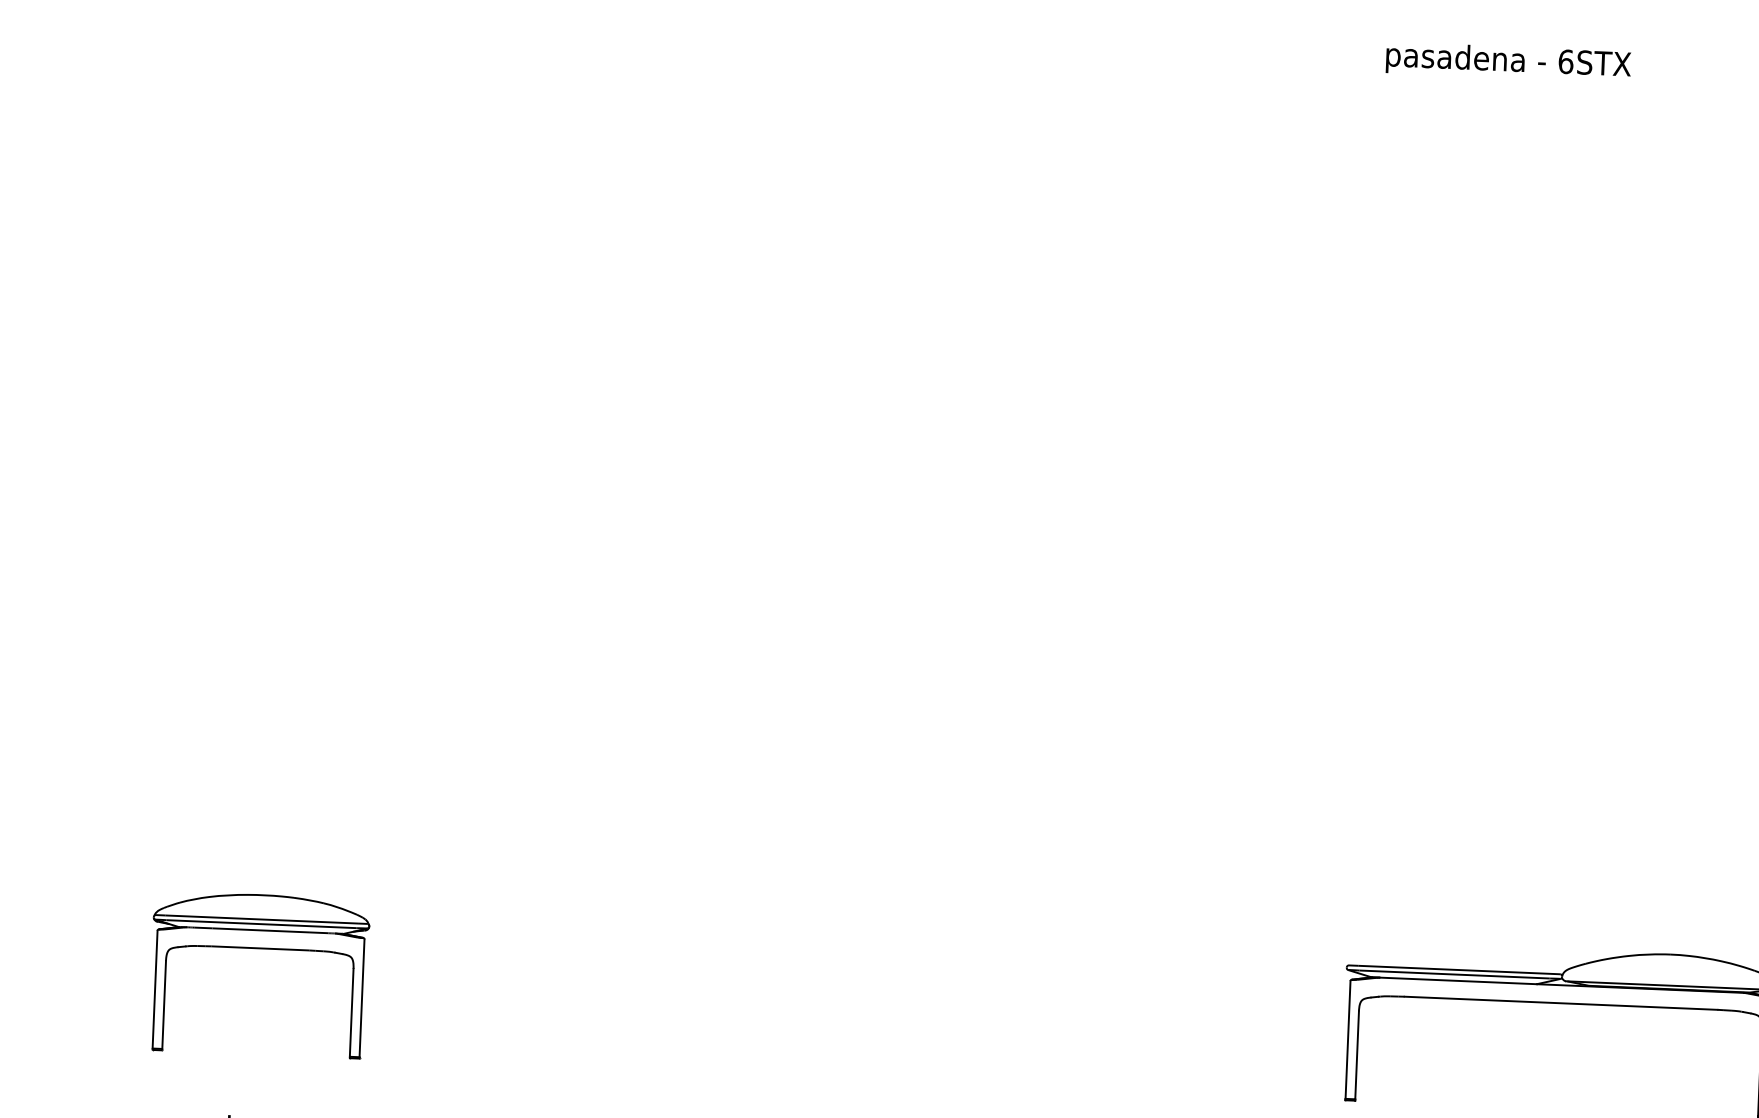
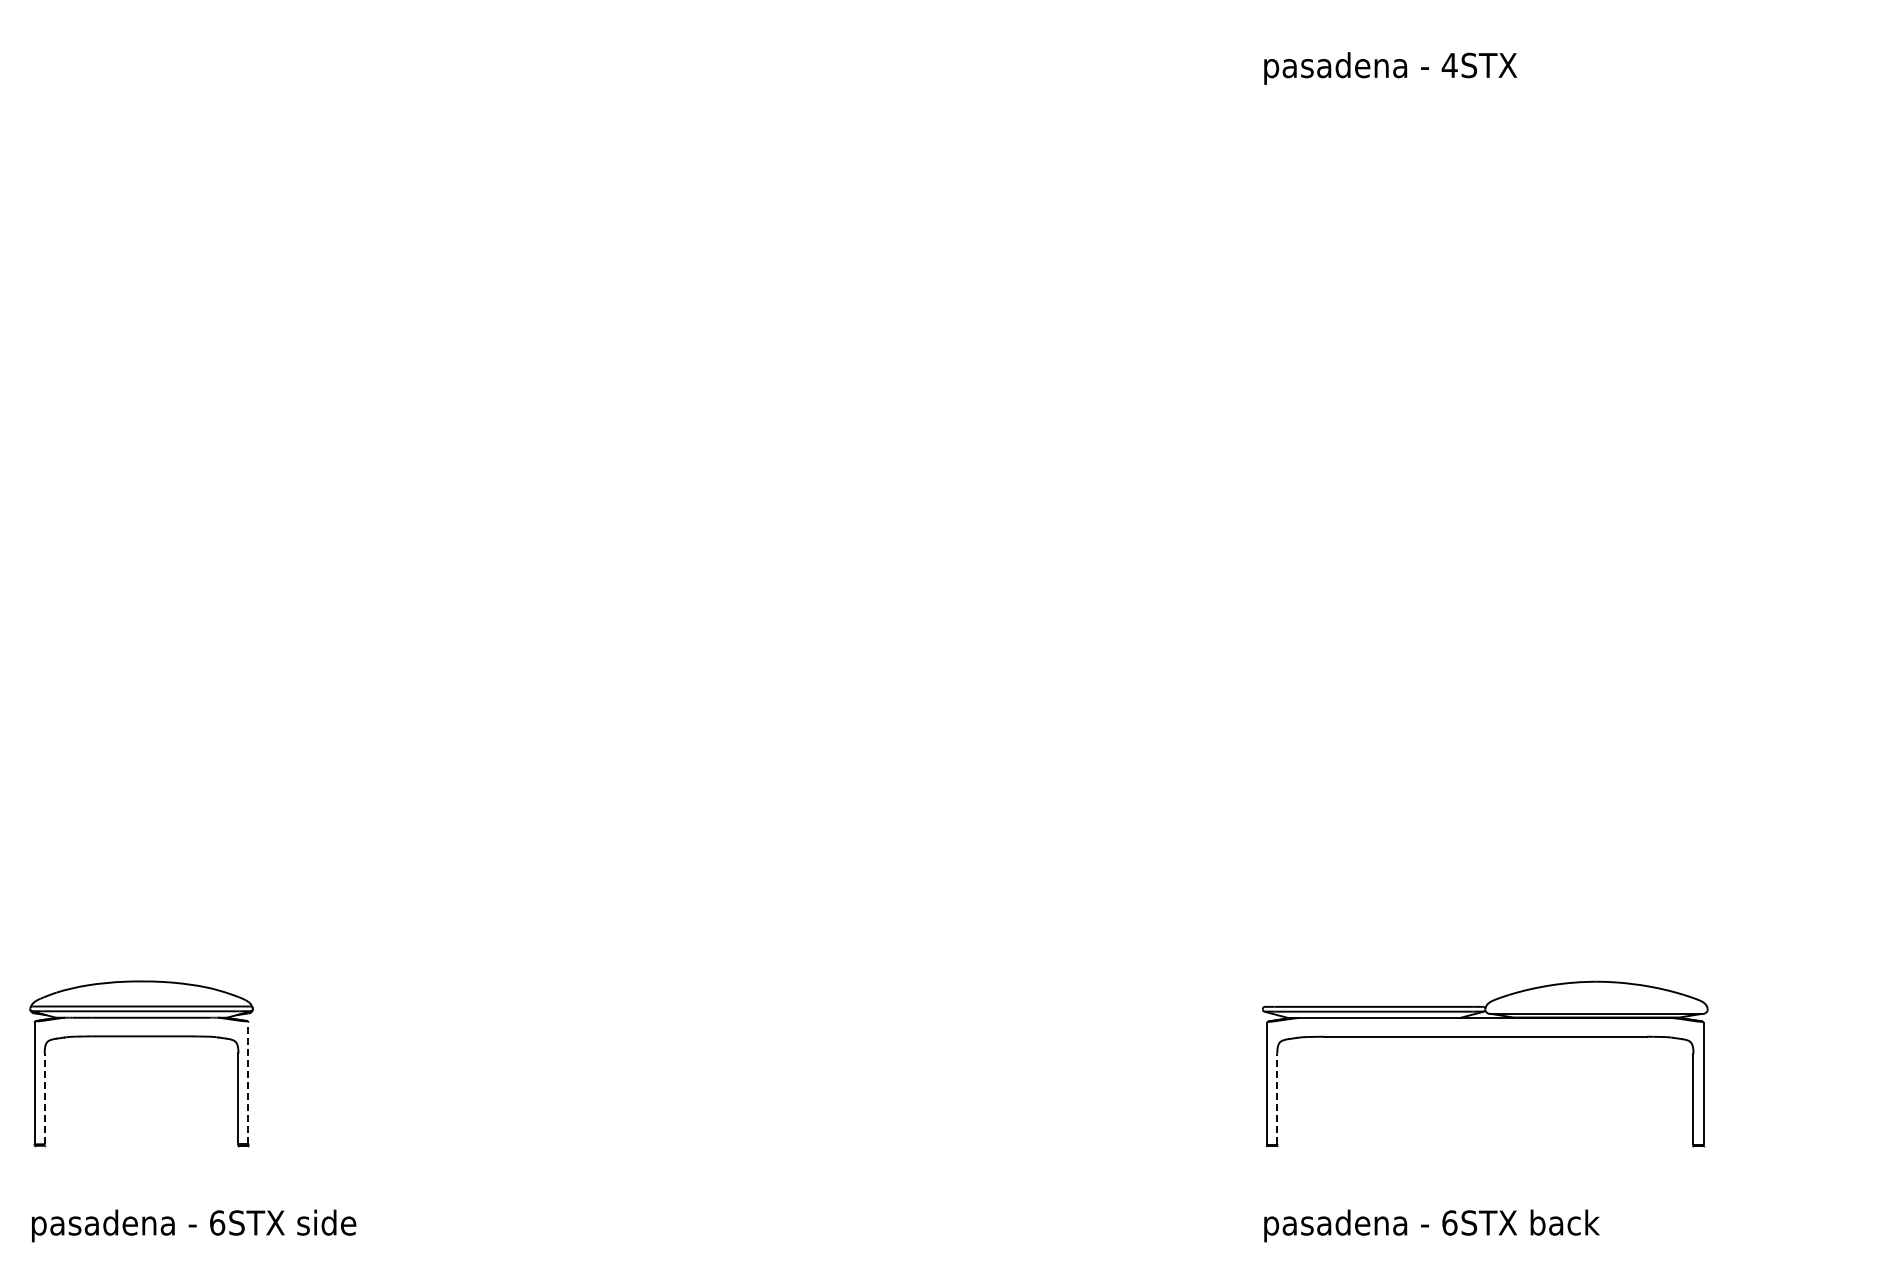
text: (1565, 61) -> (1449, 65), 6STX -> 4STX
line: (362, 998) -> (248, 1083), solid -> dashed
line: (163, 1004) -> (44, 1098), solid -> dashed
line: (1357, 1054) -> (1277, 1098), solid -> dashed

